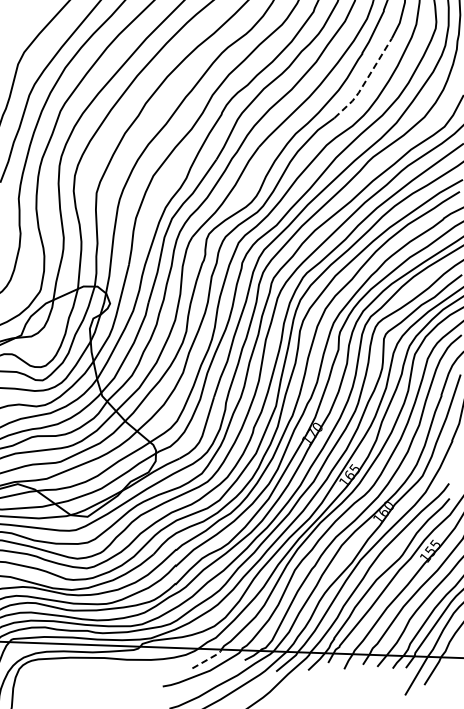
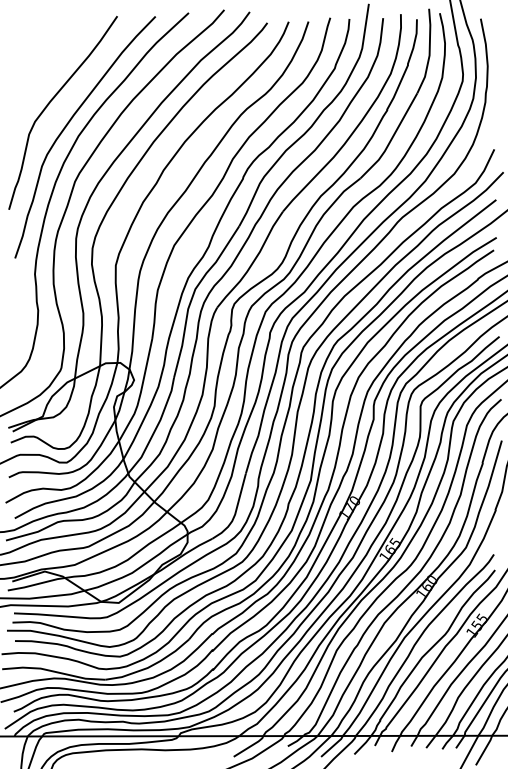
line: (365, 81) -> (391, 139), dashed -> solid
line: (208, 659) -> (250, 746), dashed -> solid

